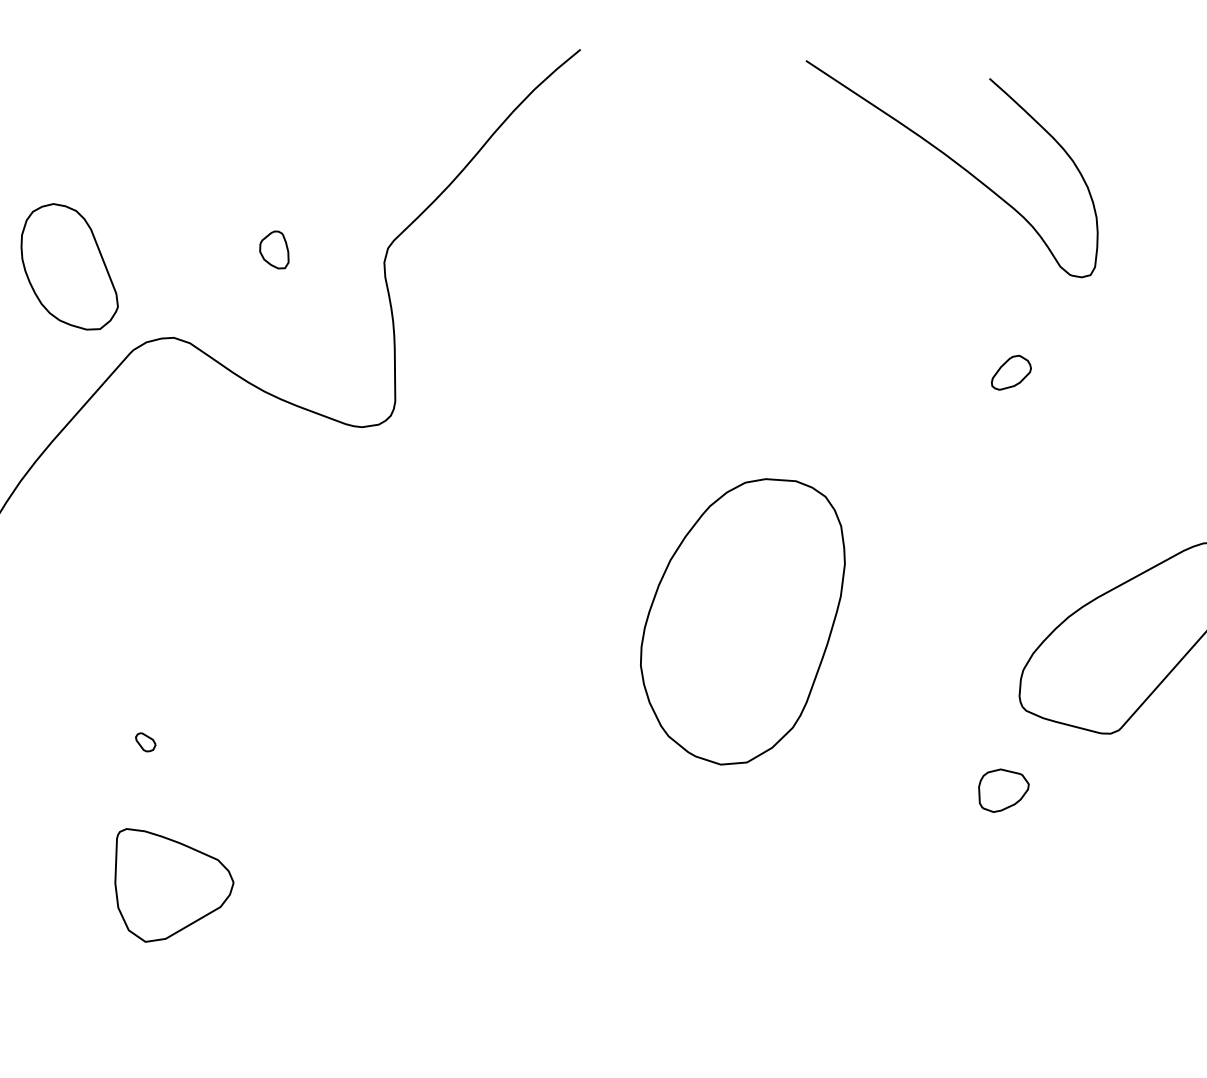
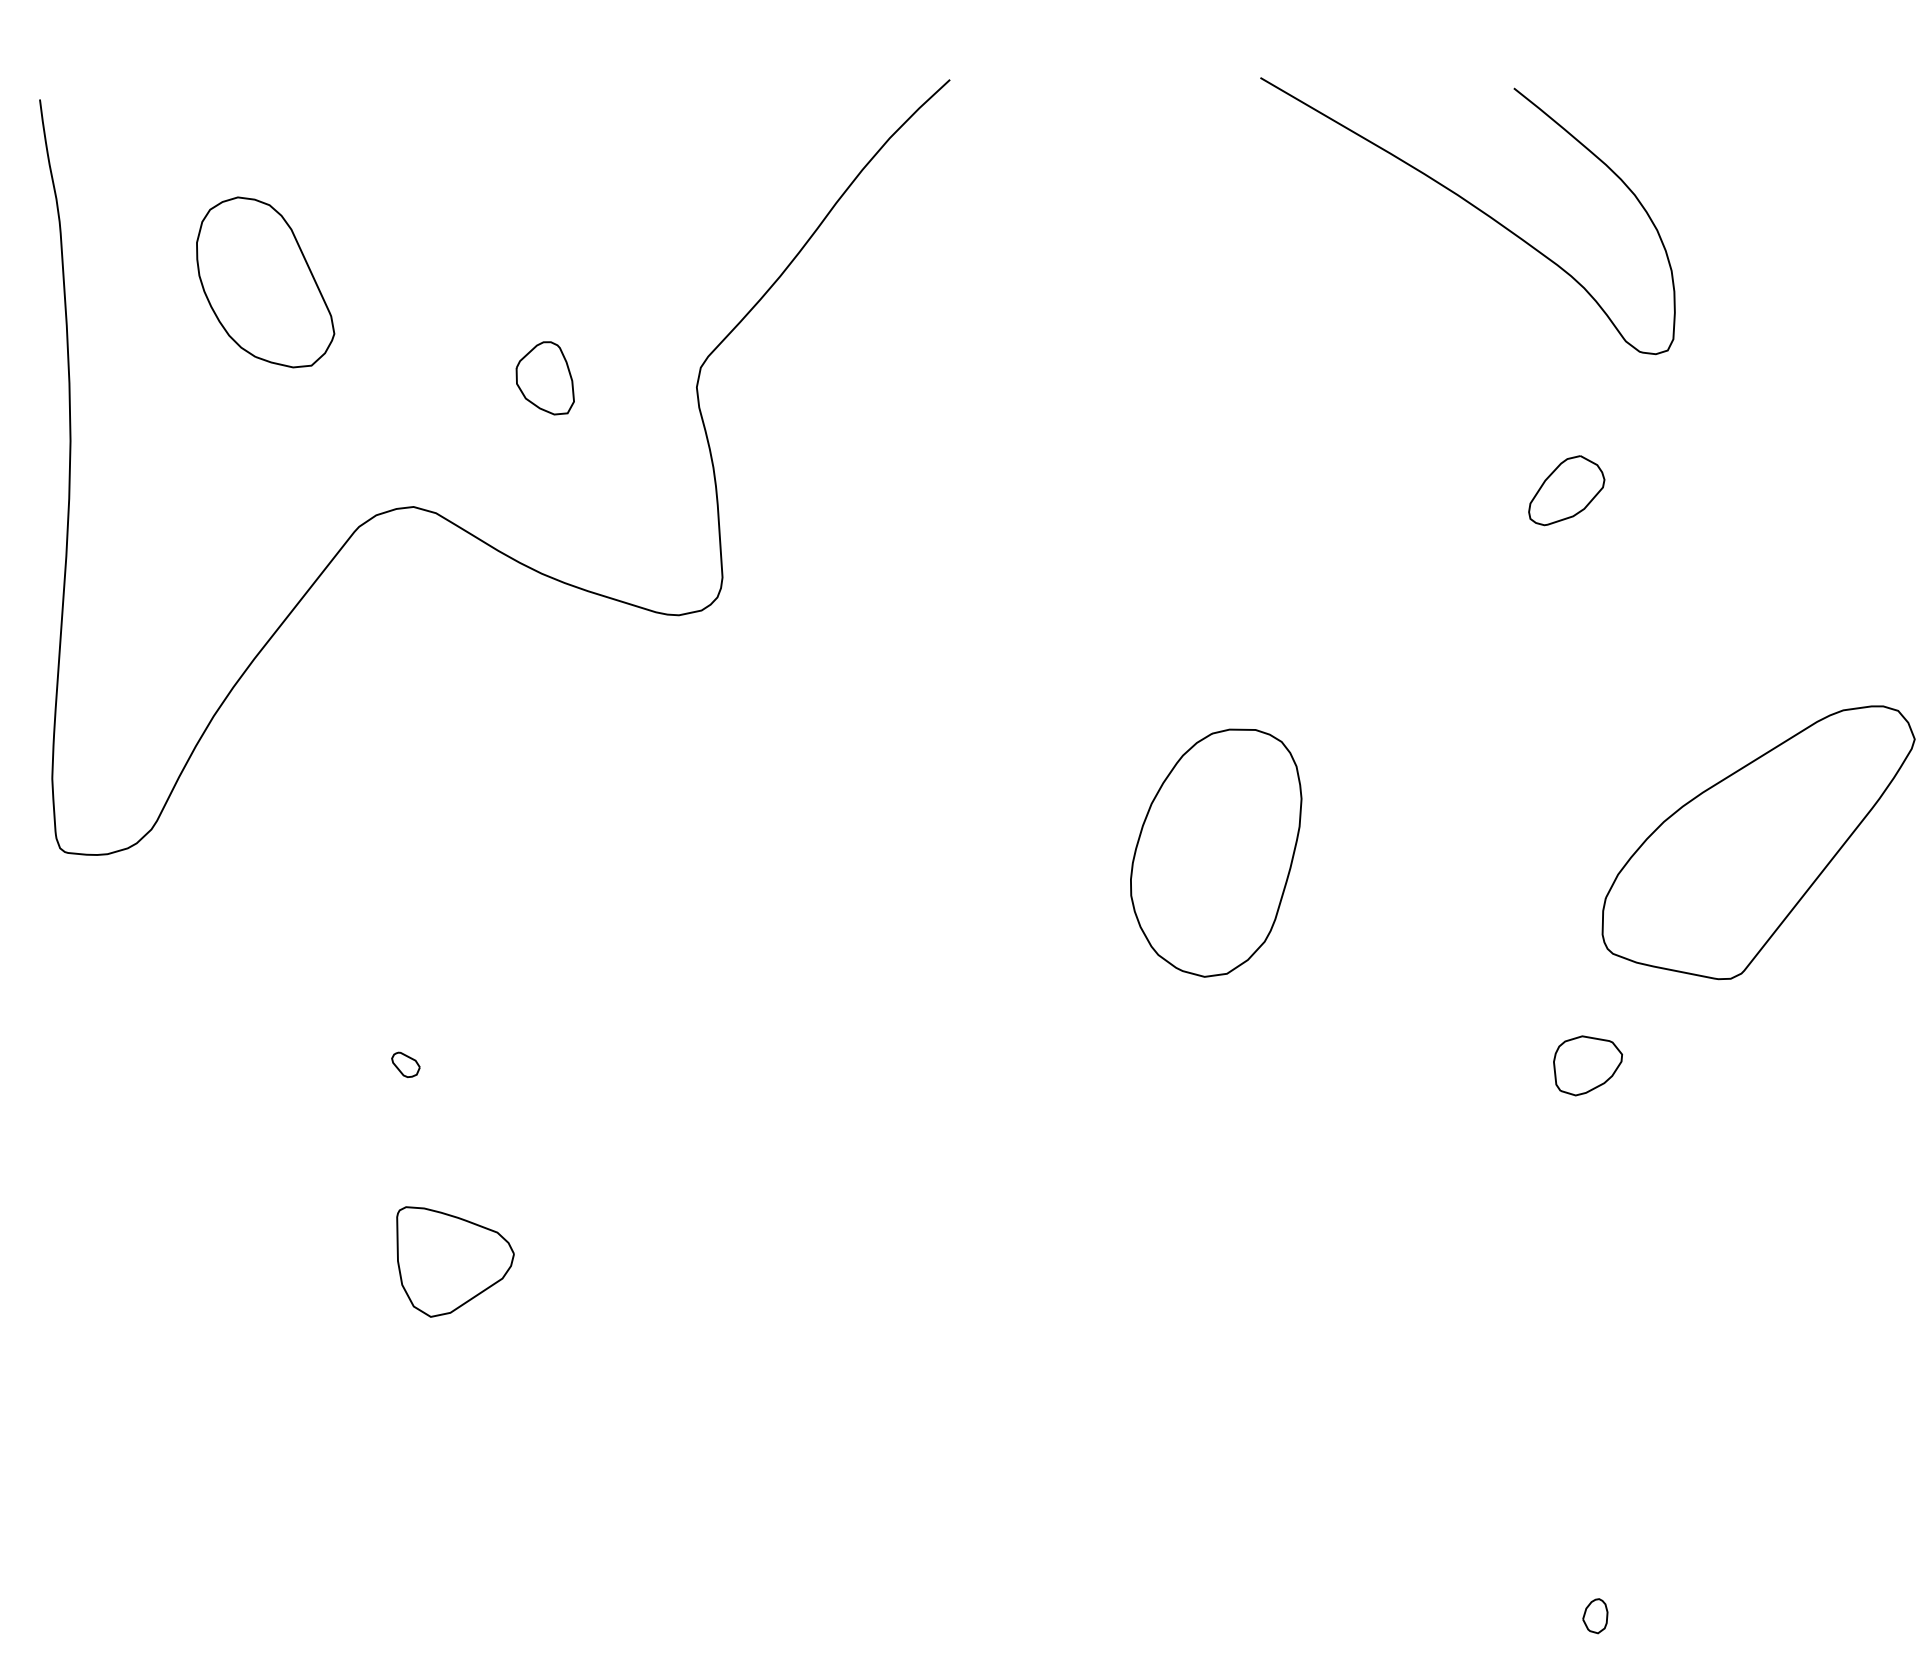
part: (274, 249) -> (544, 378), size x1.43
part: (70, 266) -> (265, 282), moved
part: (1011, 372) -> (1566, 490), size x1.43
part: (742, 621) -> (1216, 852), size x0.62
part: (173, 887) -> (455, 1261), size x0.71

